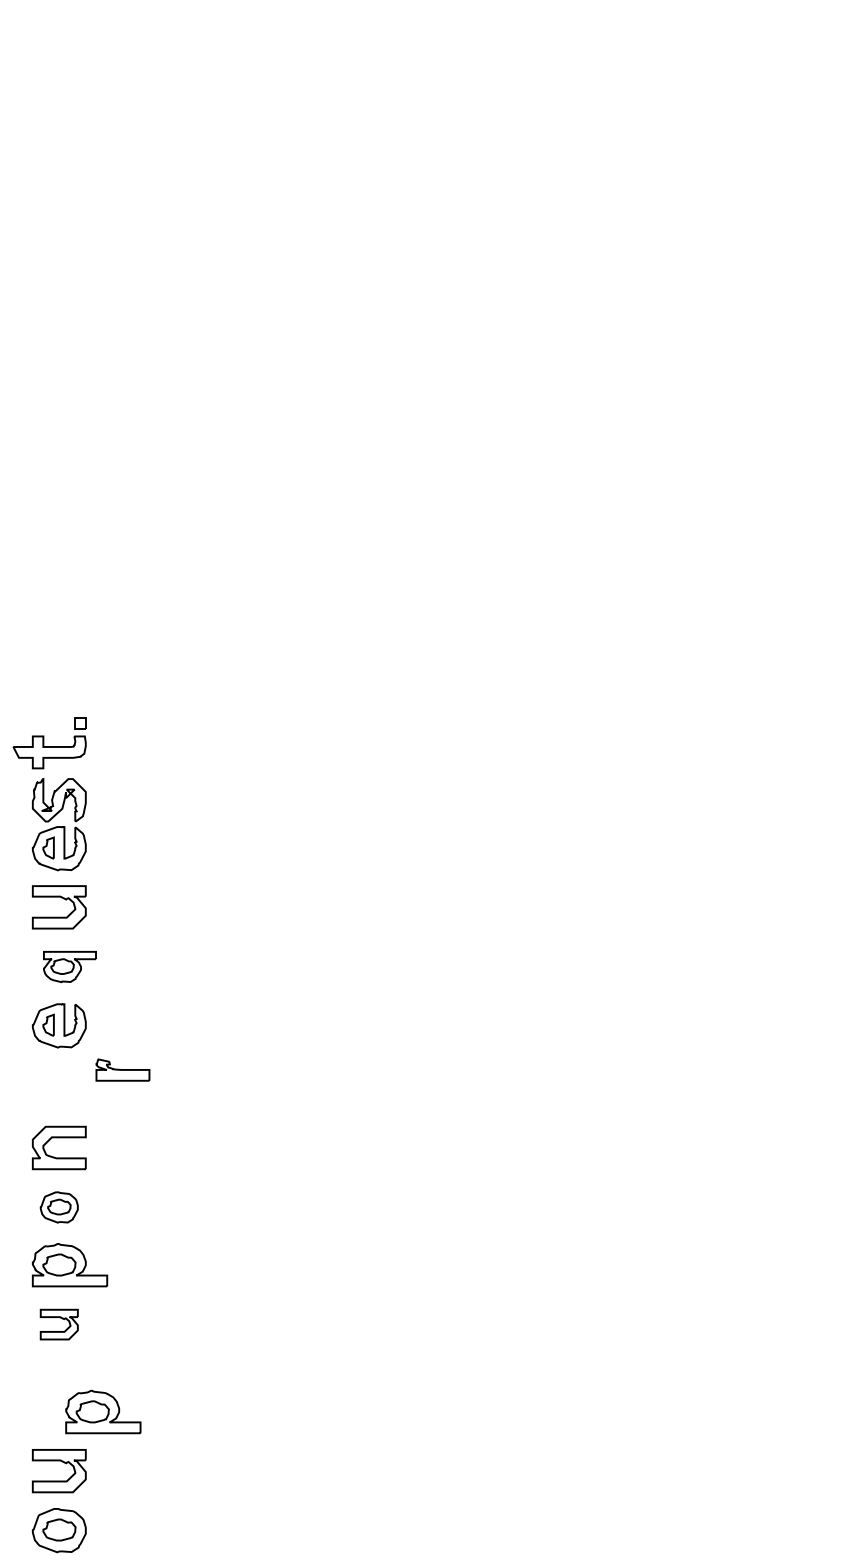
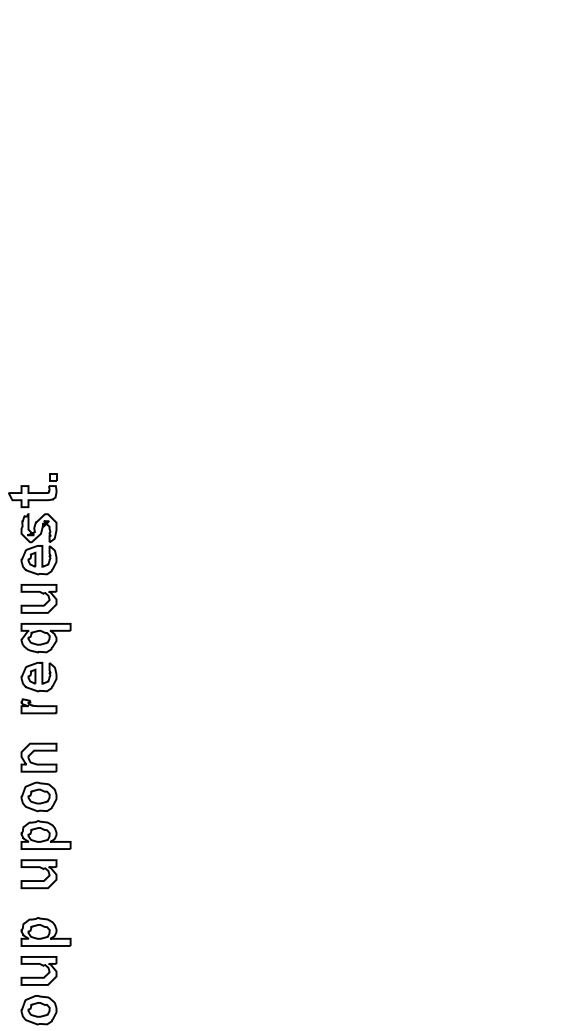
part: (69, 967) -> (45, 638), size x1.43
part: (122, 1070) -> (38, 706), moved
part: (58, 1206) -> (38, 796), size x1.43
part: (58, 1324) -> (38, 874), size x1.43
part: (102, 1411) -> (45, 931), moved

